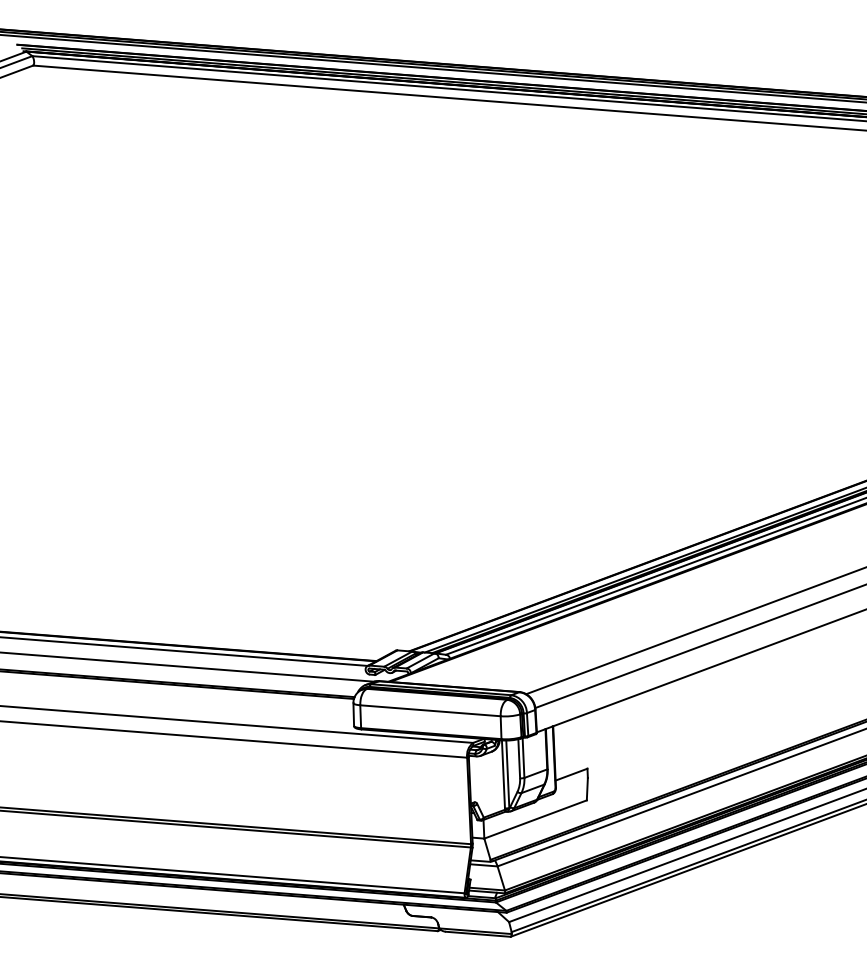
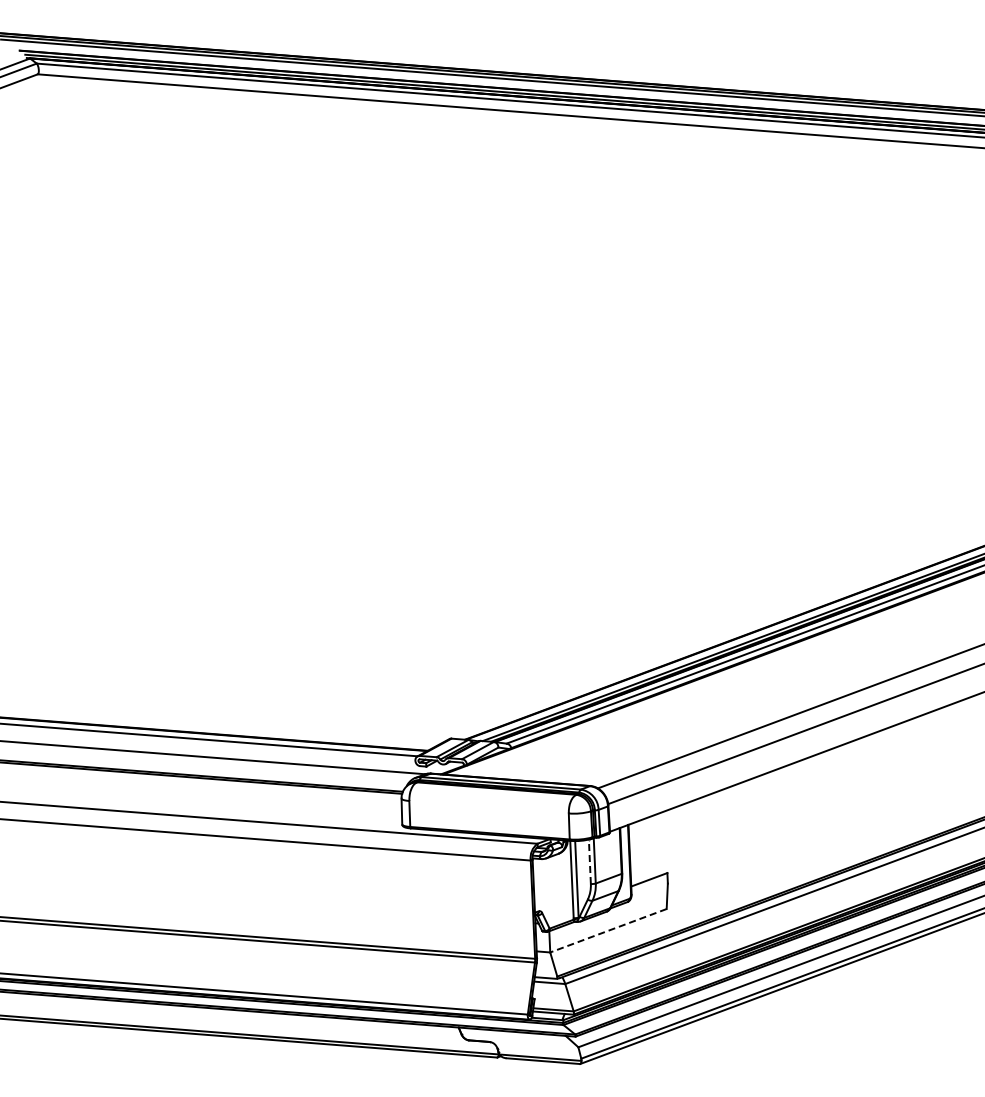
line: (429, 710) -> (488, 807), removed
line: (518, 758) -> (589, 861), solid -> dashed
line: (535, 819) -> (608, 930), solid -> dashed

